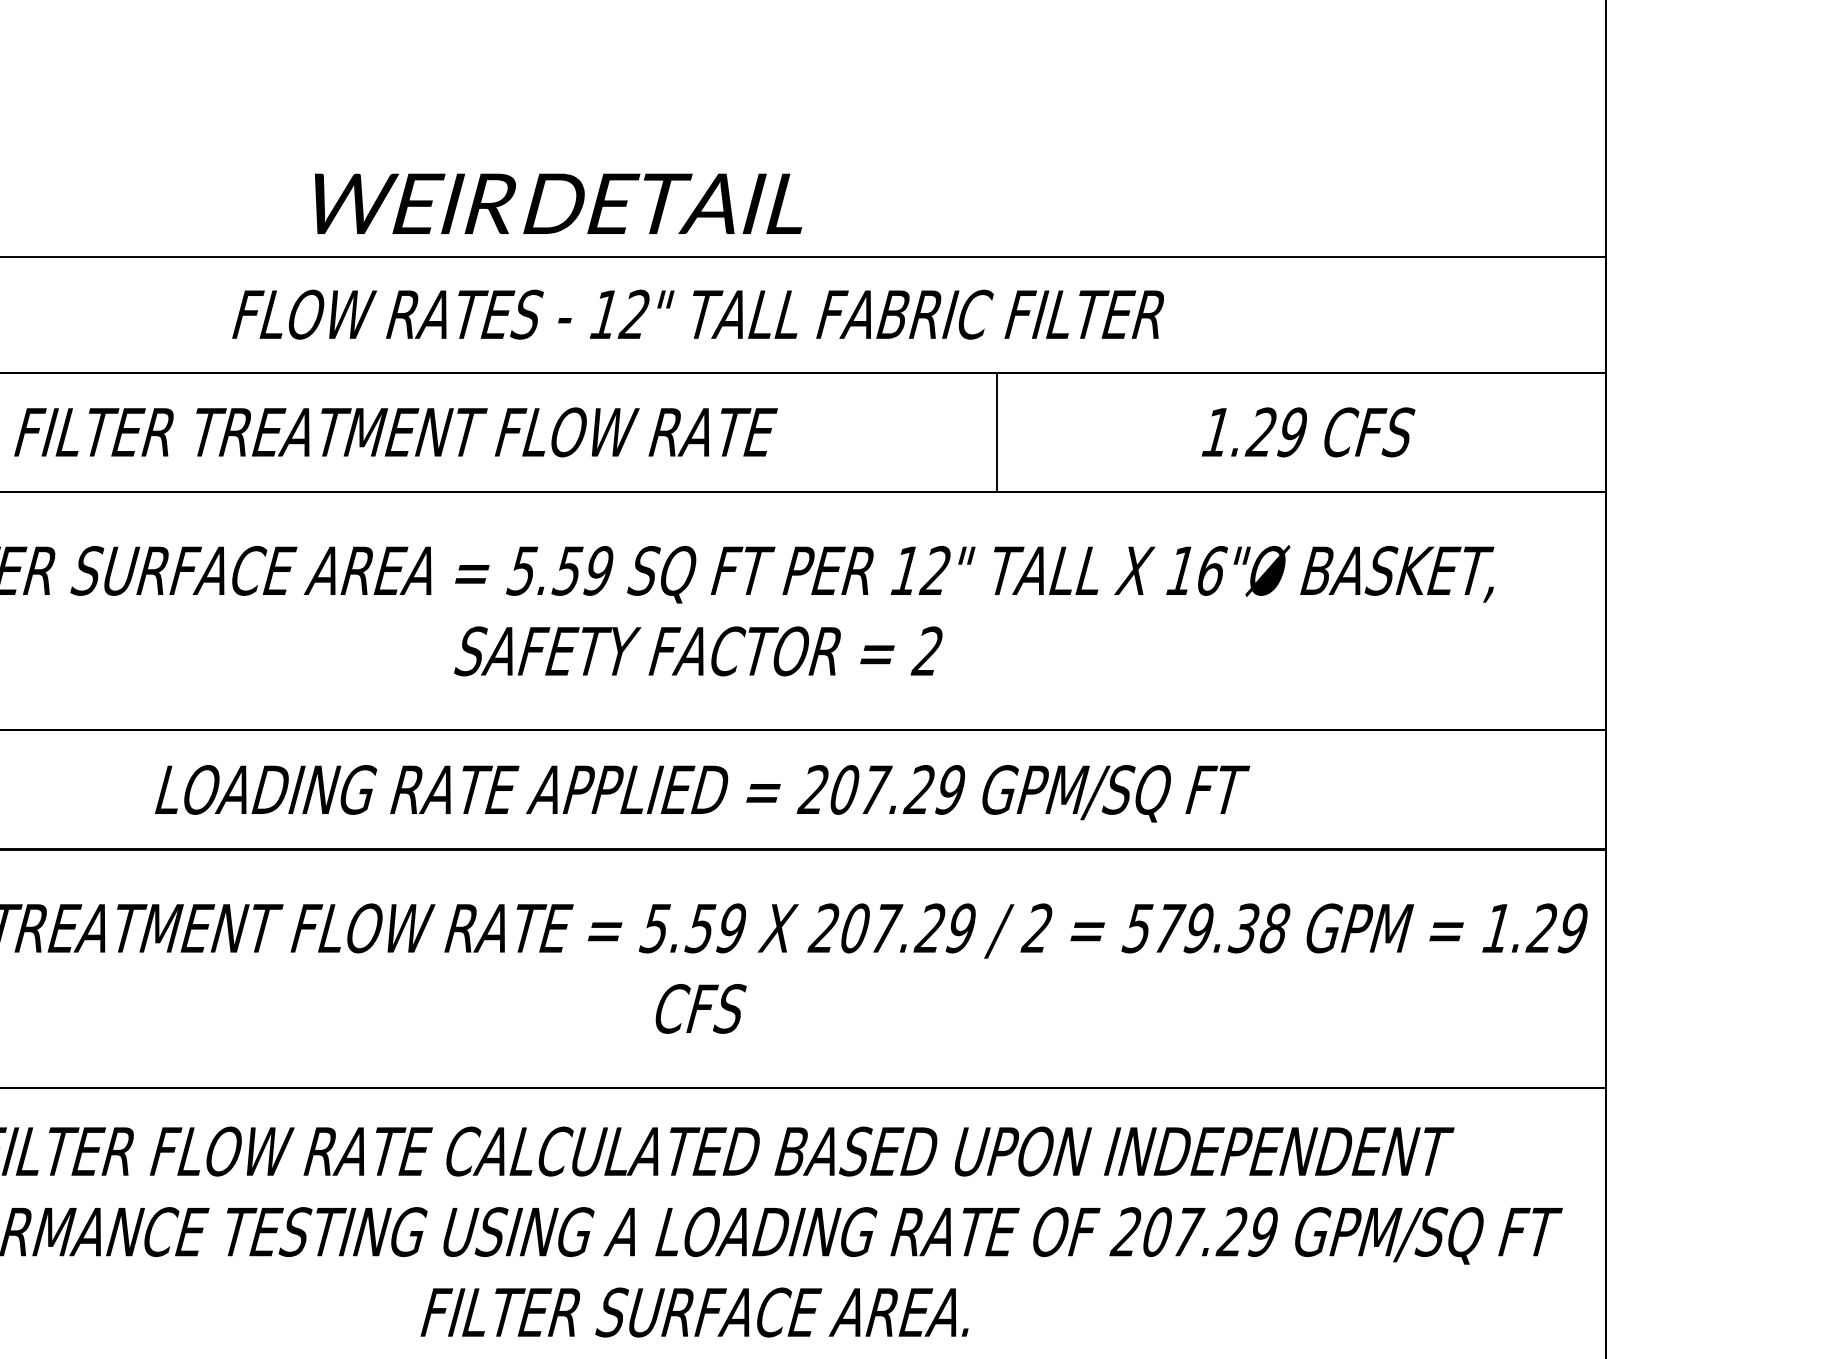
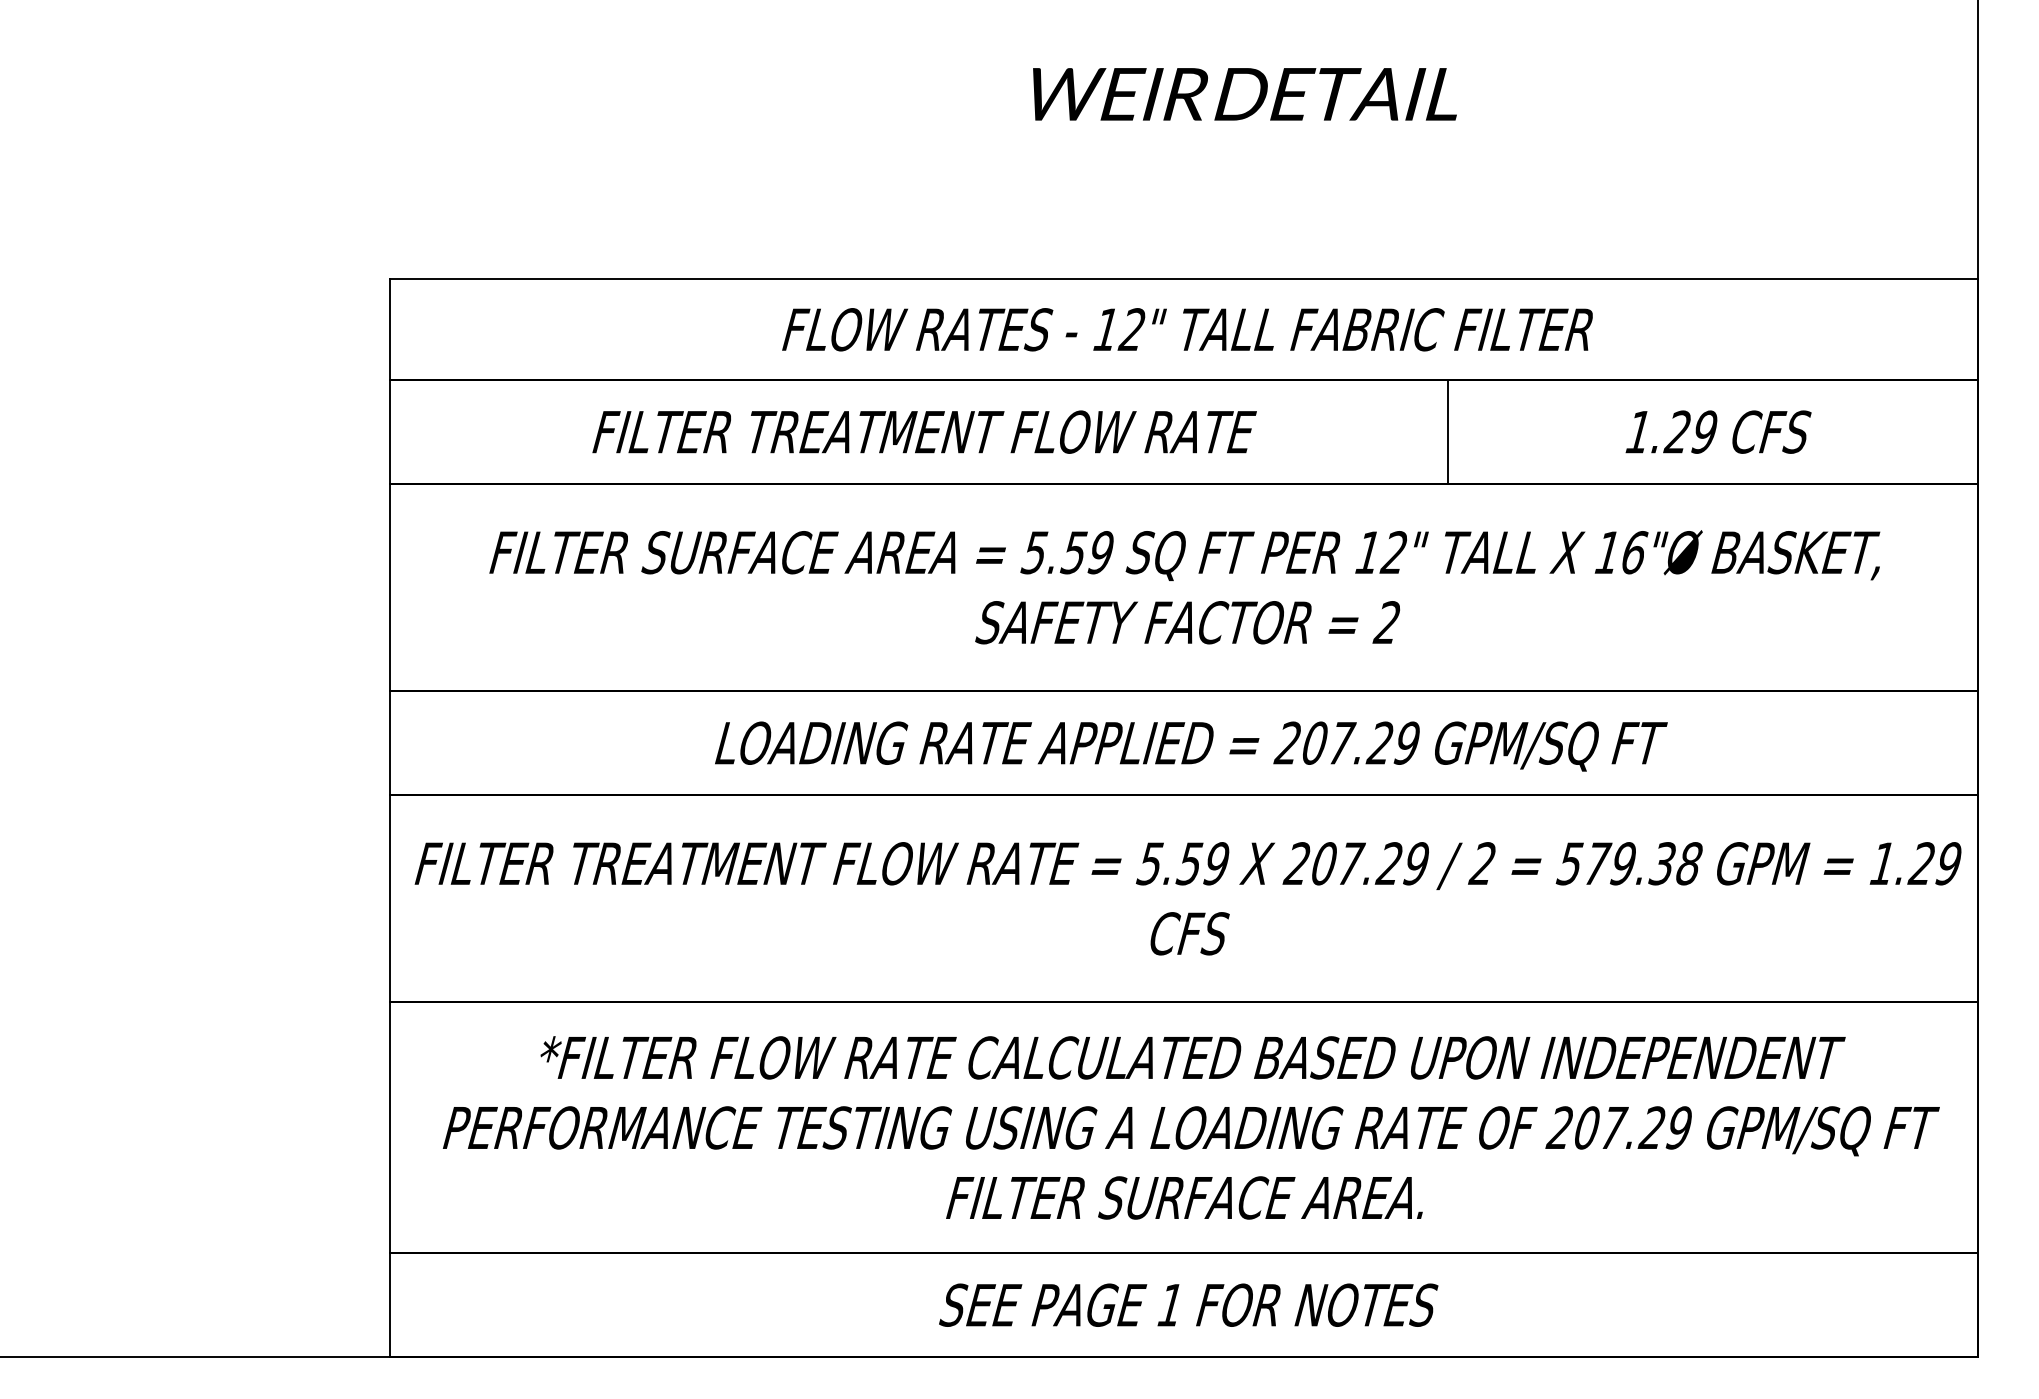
text: (557, 204) -> (1244, 94), moved

